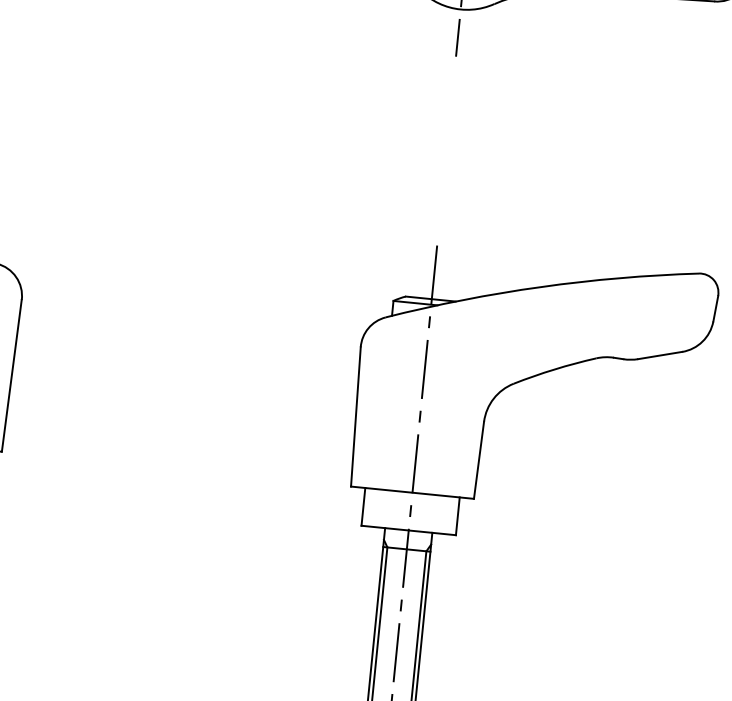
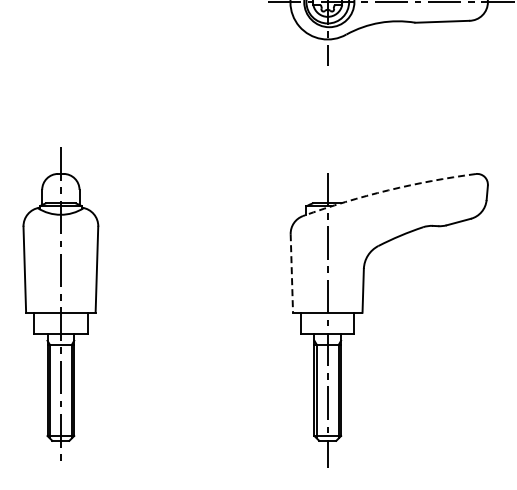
arc: (541, 287) -> (388, 190), solid -> dashed
line: (355, 416) -> (291, 273), solid -> dashed

